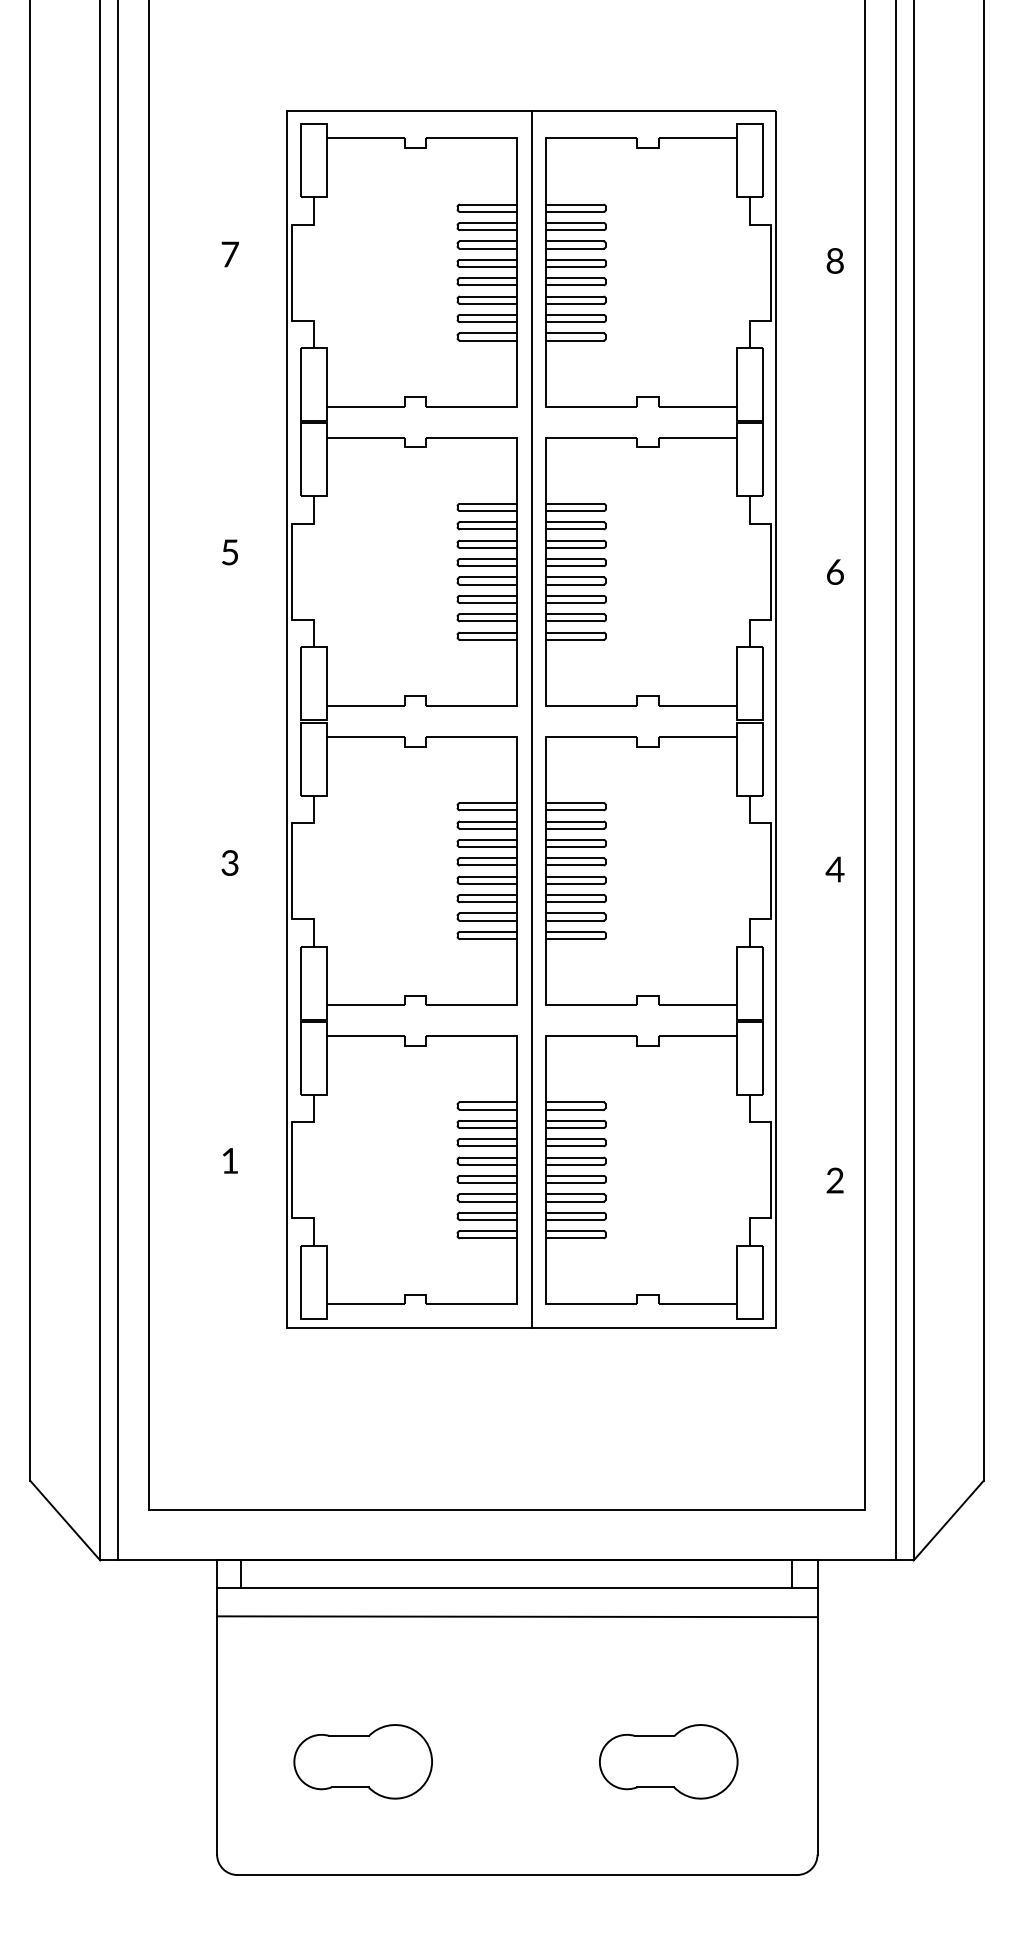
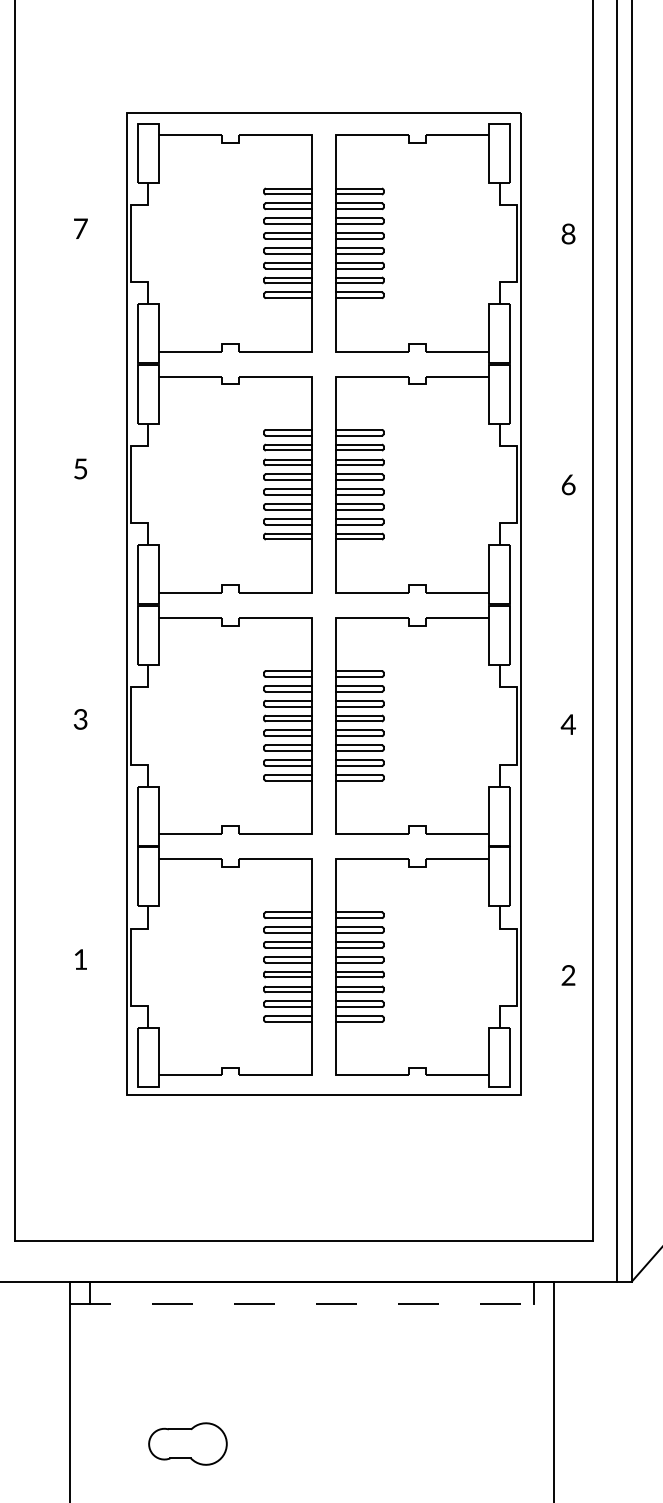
line: (531, 719) -> (323, 603), removed
line: (517, 1587) -> (312, 1303), solid -> dashed
line: (517, 1616) -> (312, 1326), removed
part: (362, 1761) -> (187, 1443), size x0.7
part: (668, 1761) -> (434, 1443), removed

